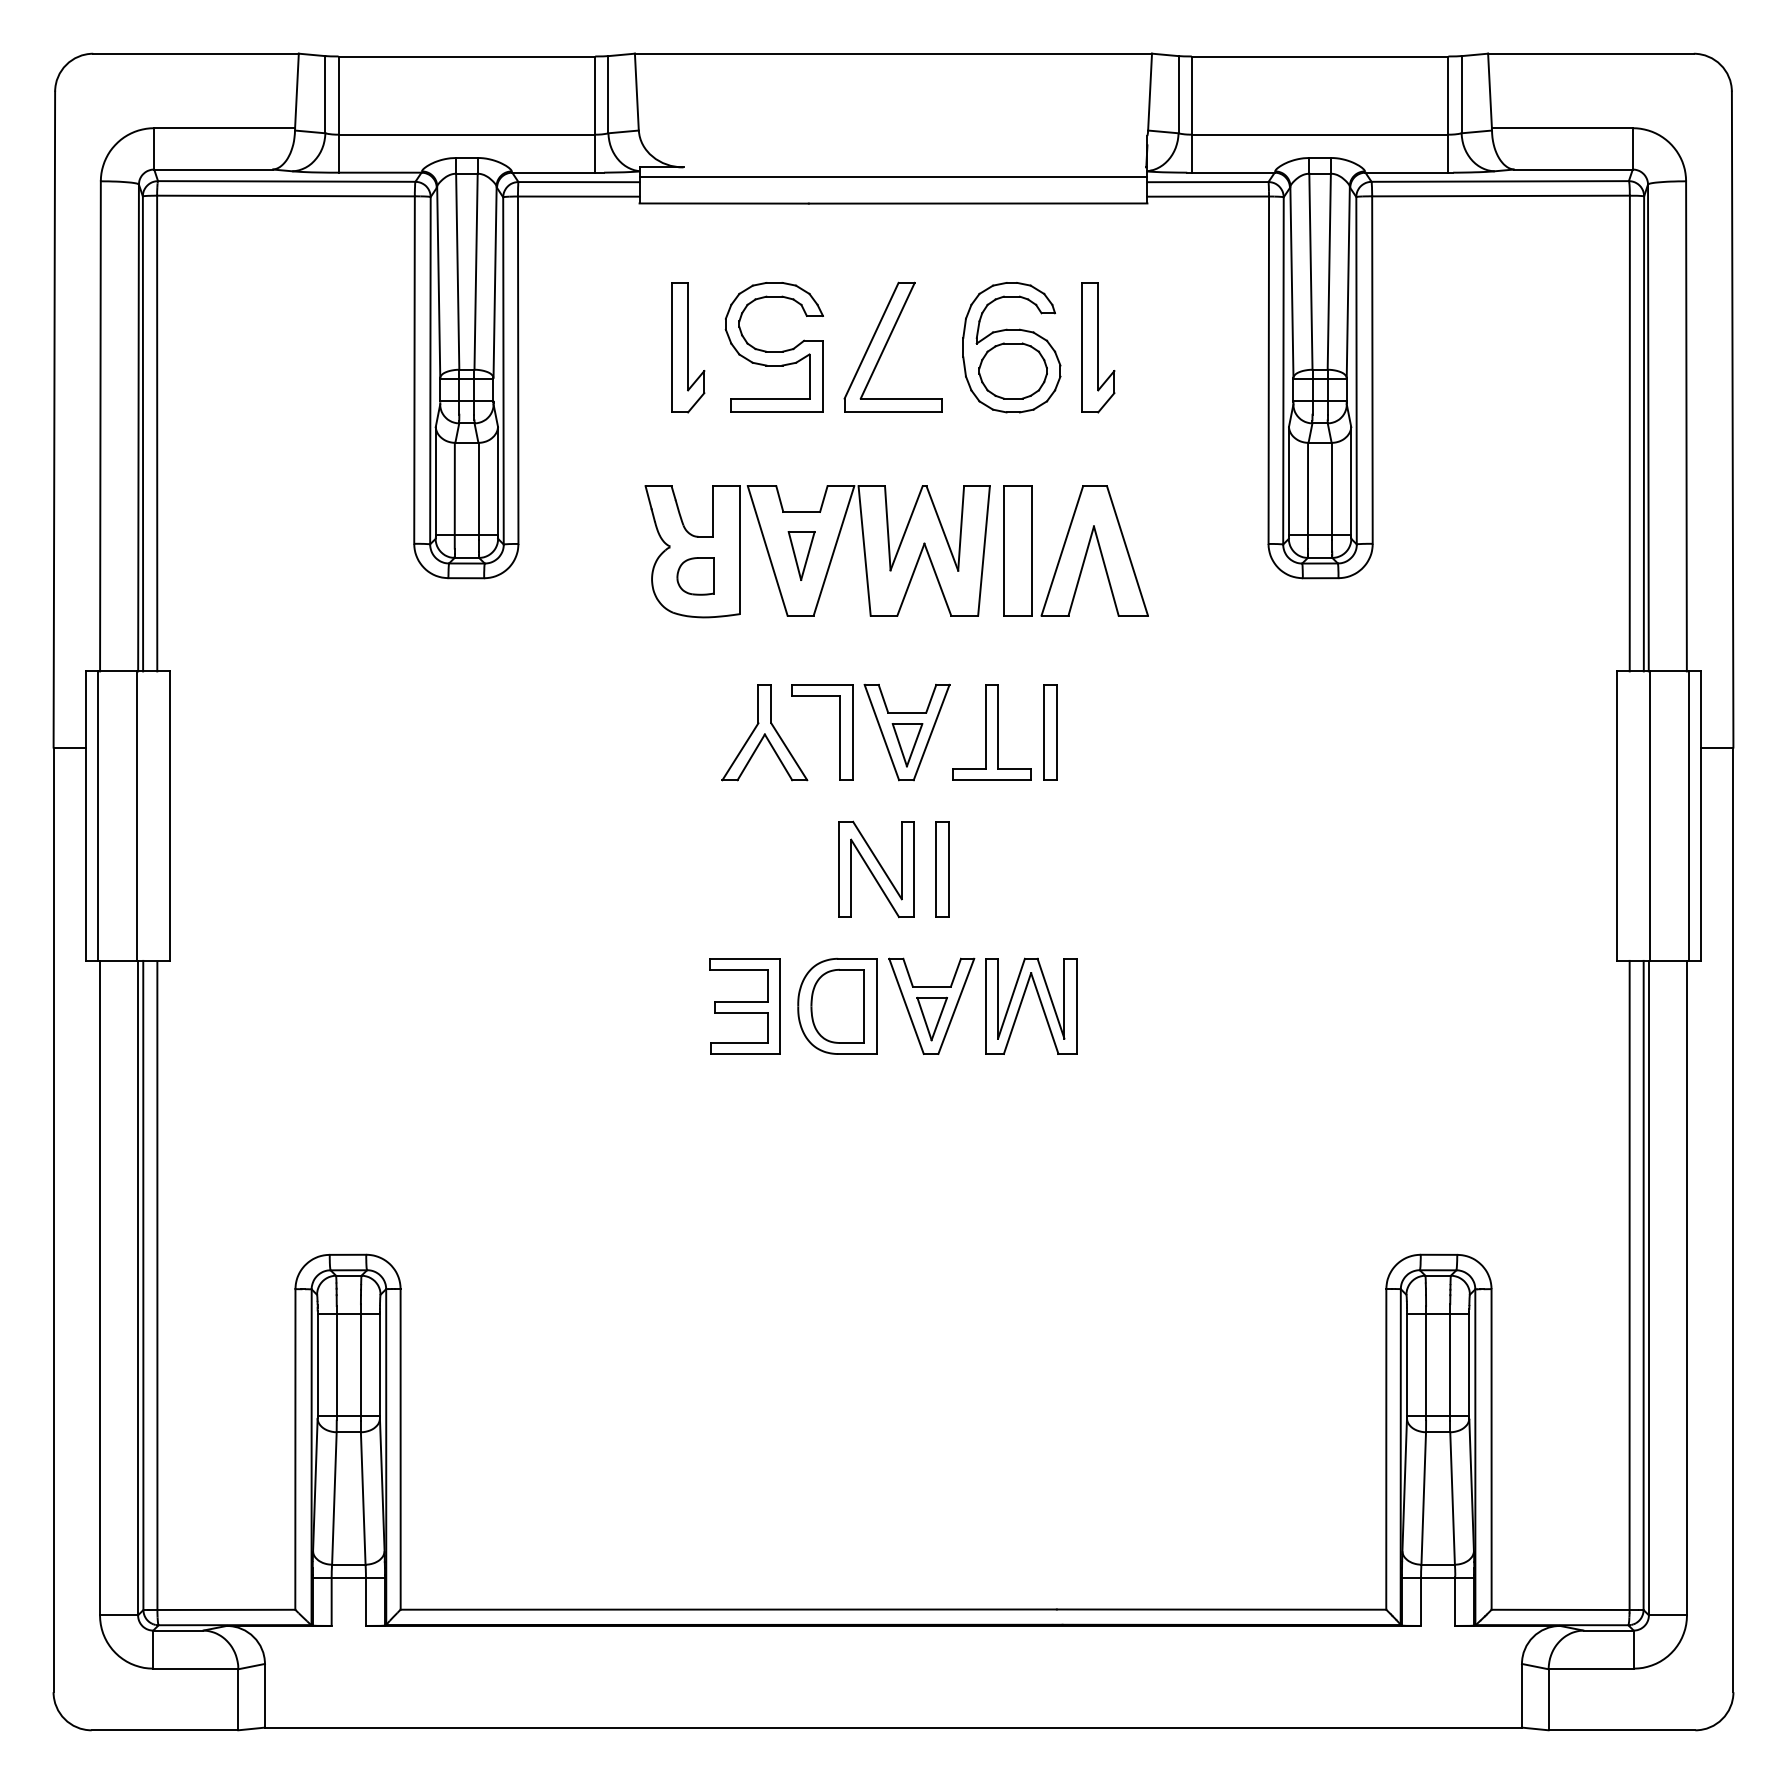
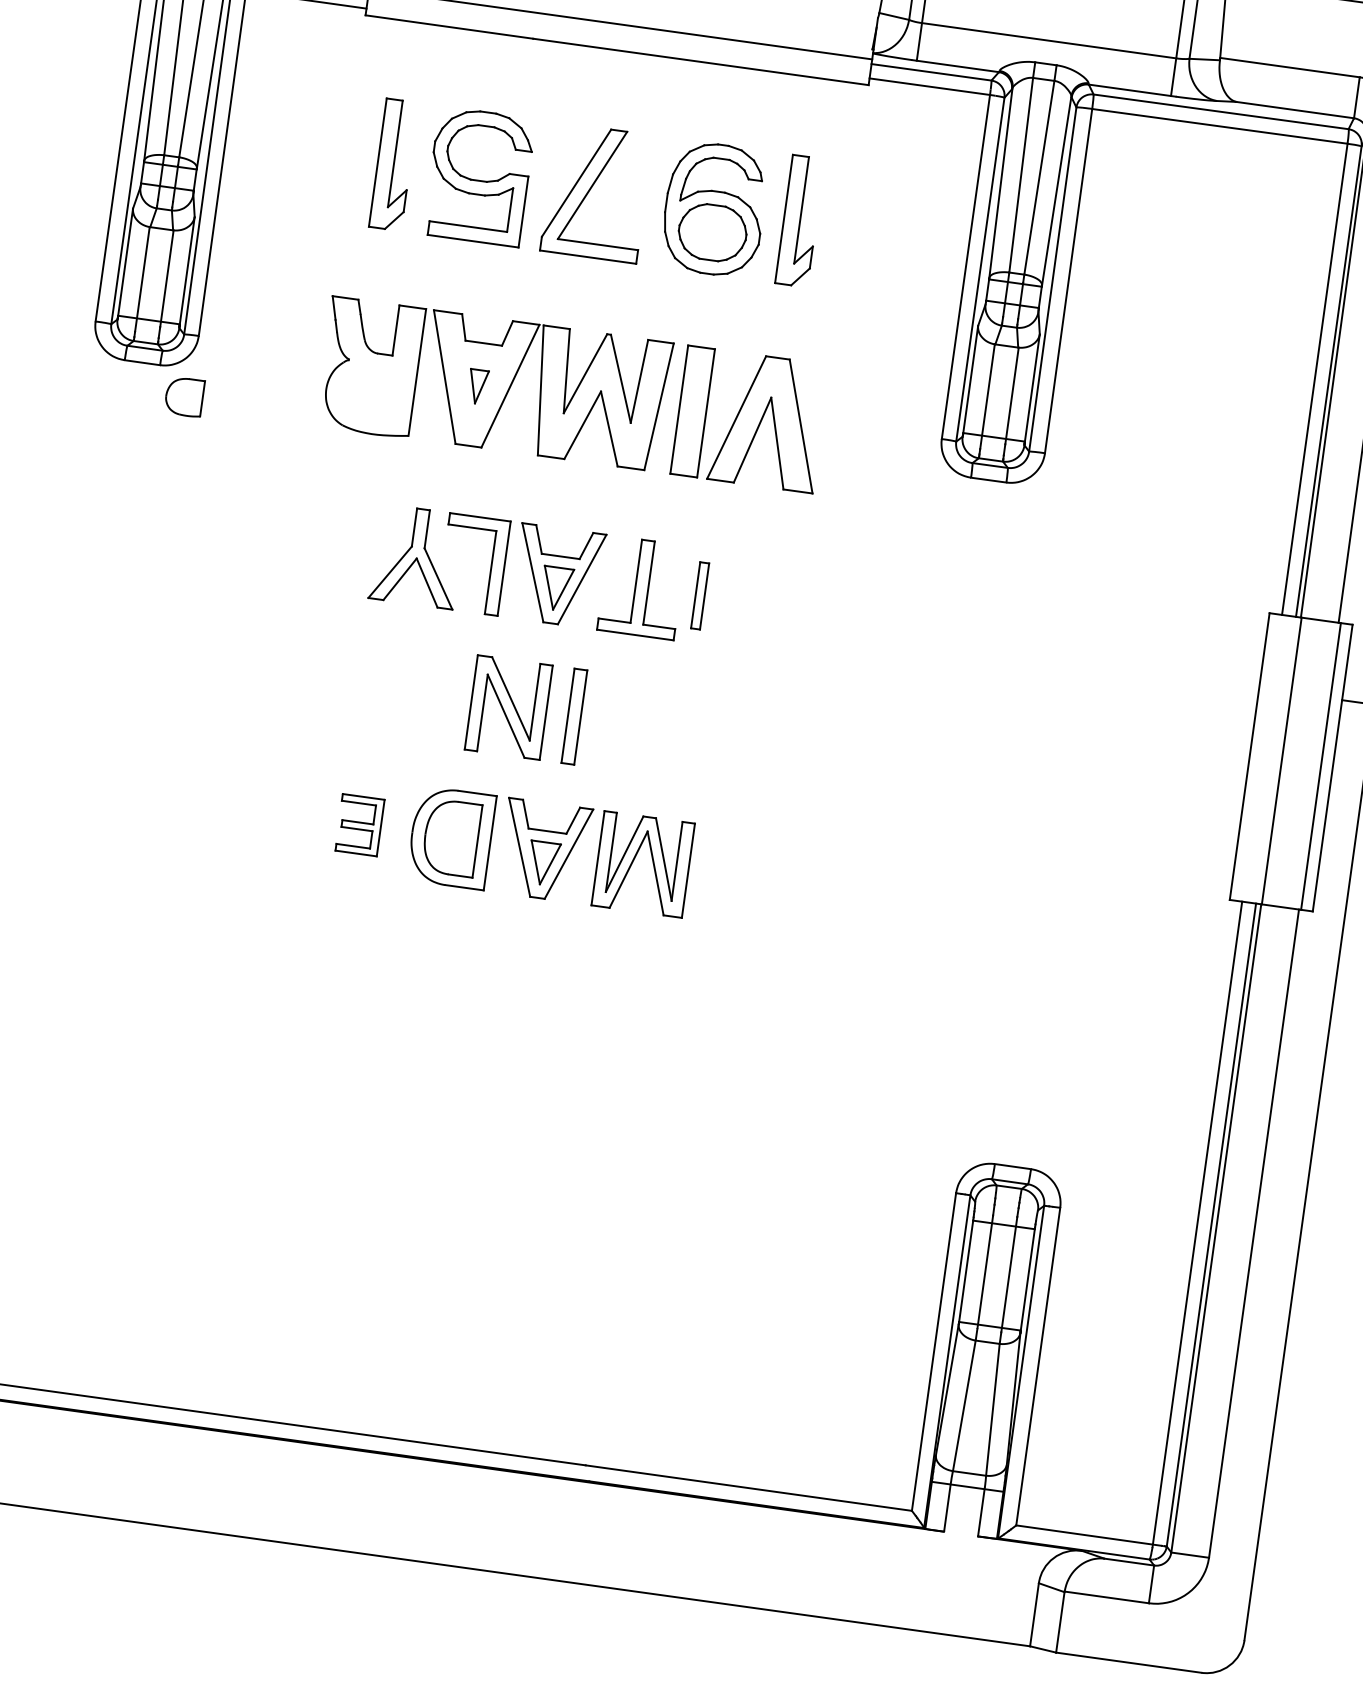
part: (801, 555) -> (477, 386), size x0.7
part: (695, 576) -> (184, 397), moved
part: (1050, 732) -> (699, 595), size x0.7
part: (744, 1006) -> (359, 825), size x0.6

